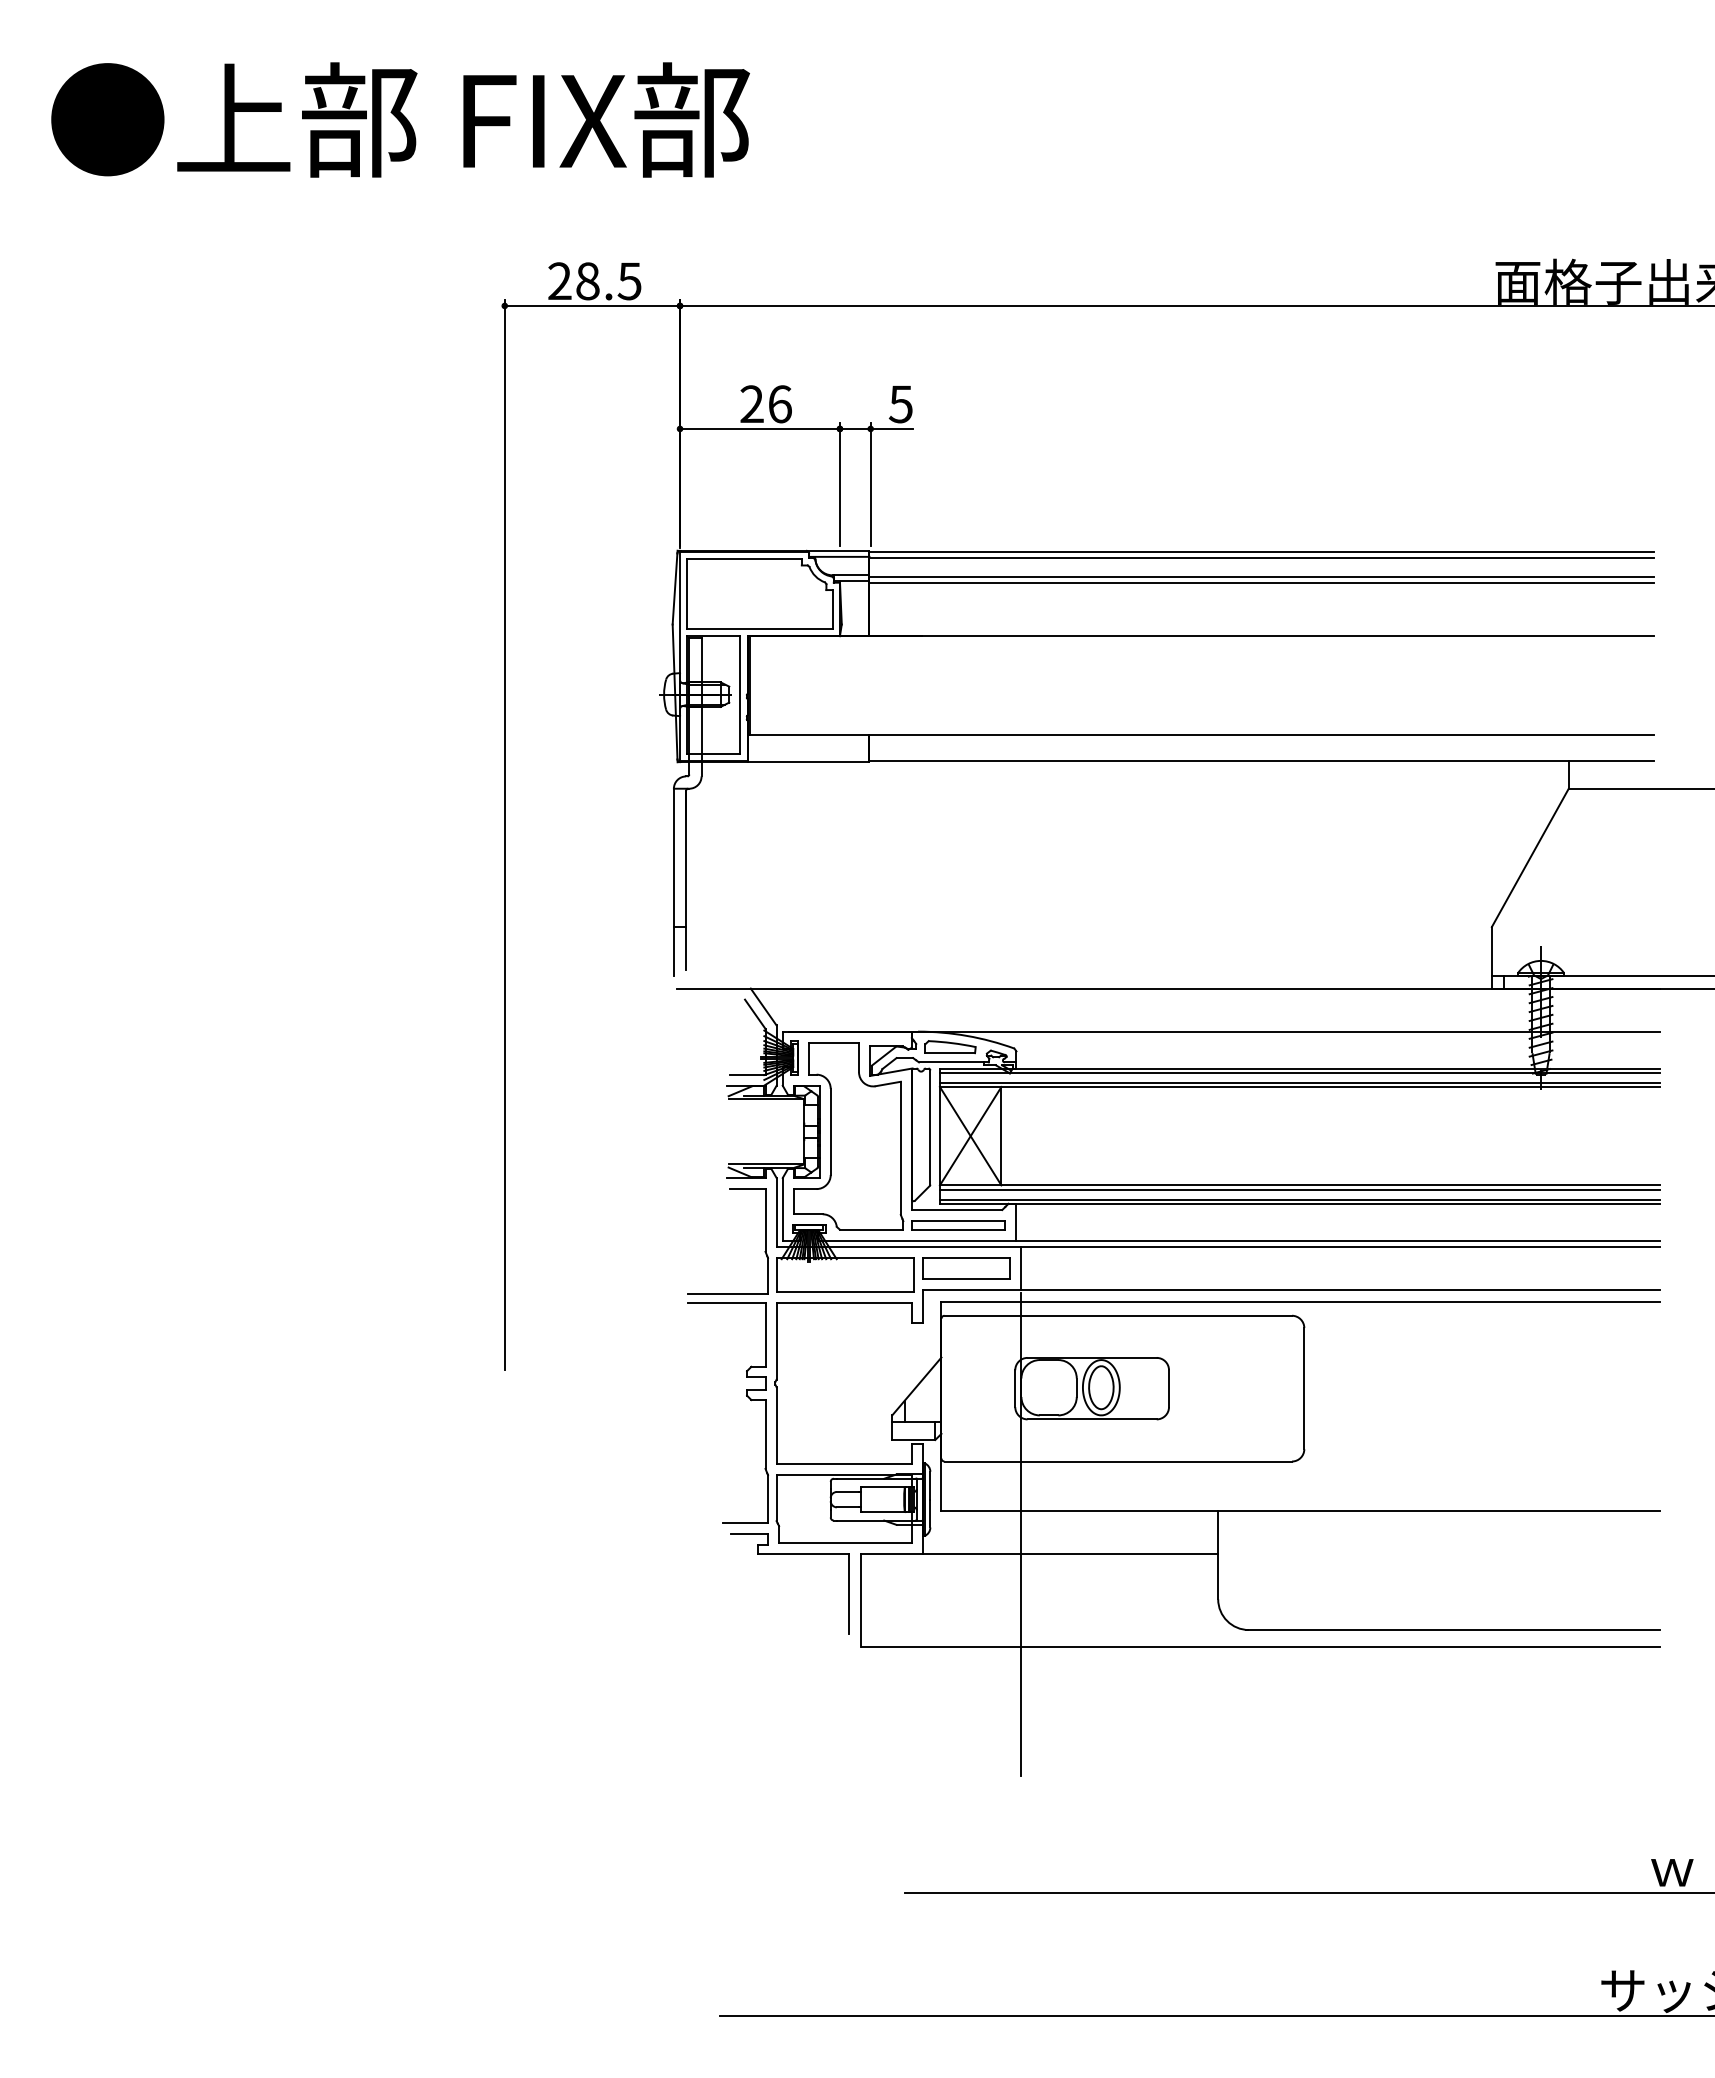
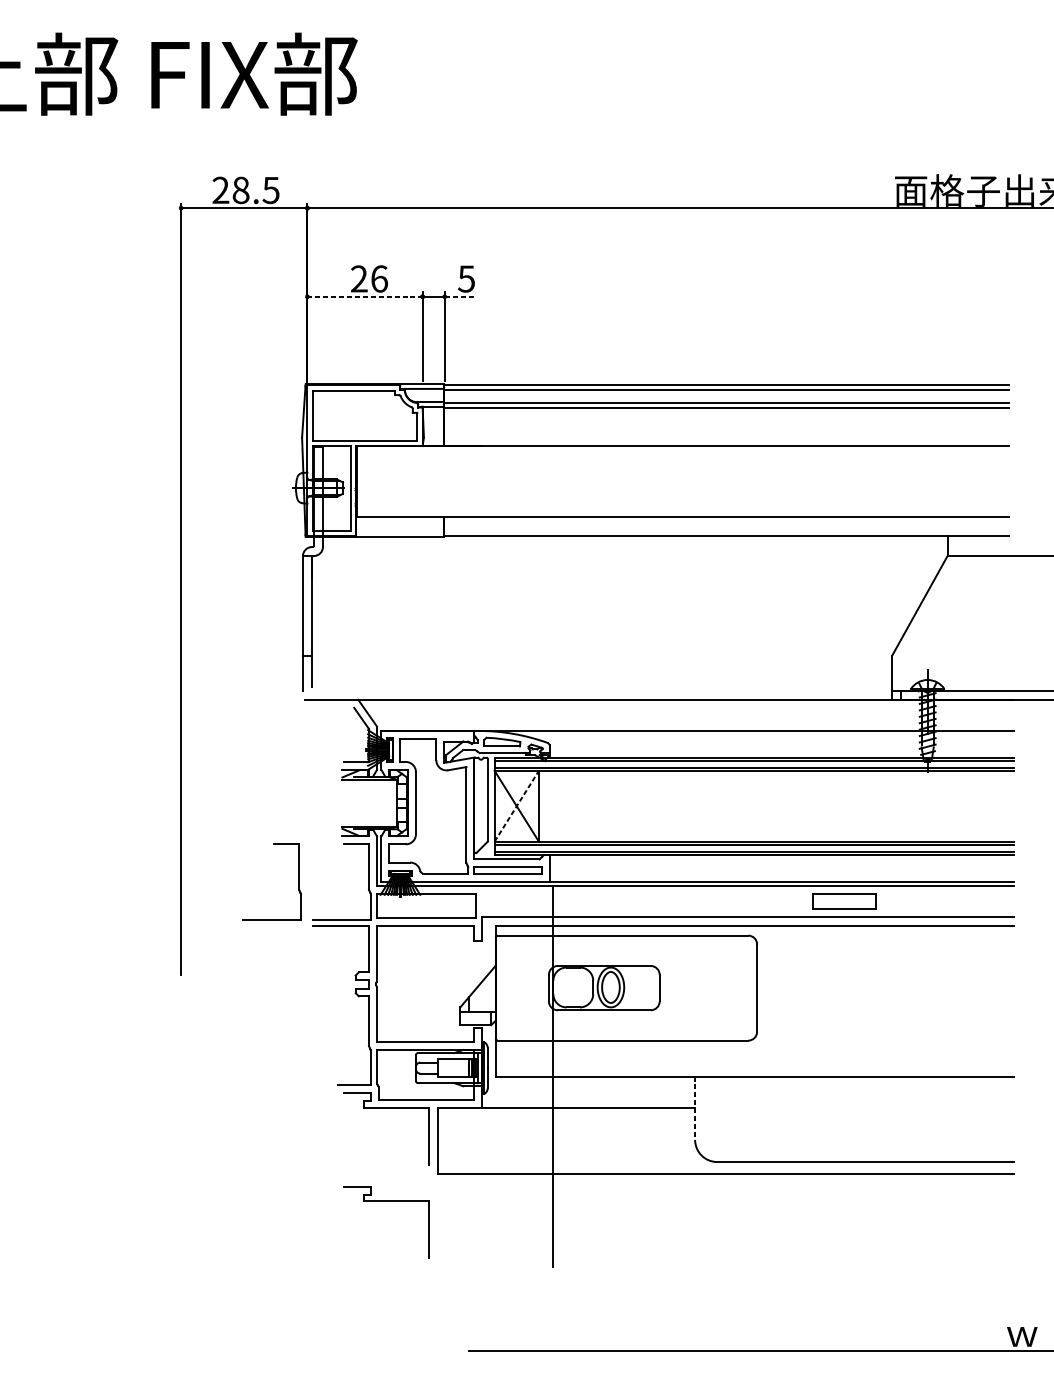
line: (760, 428) -> (365, 296), solid -> dashed
line: (892, 428) -> (460, 296), solid -> dashed
line: (970, 1135) -> (516, 805), solid -> dashed
part: (668, 1241) -> (299, 882), added
part: (966, 1268) -> (844, 901), moved
line: (1218, 1555) -> (695, 1108), solid -> dashed
part: (789, 1684) -> (386, 1201), added

